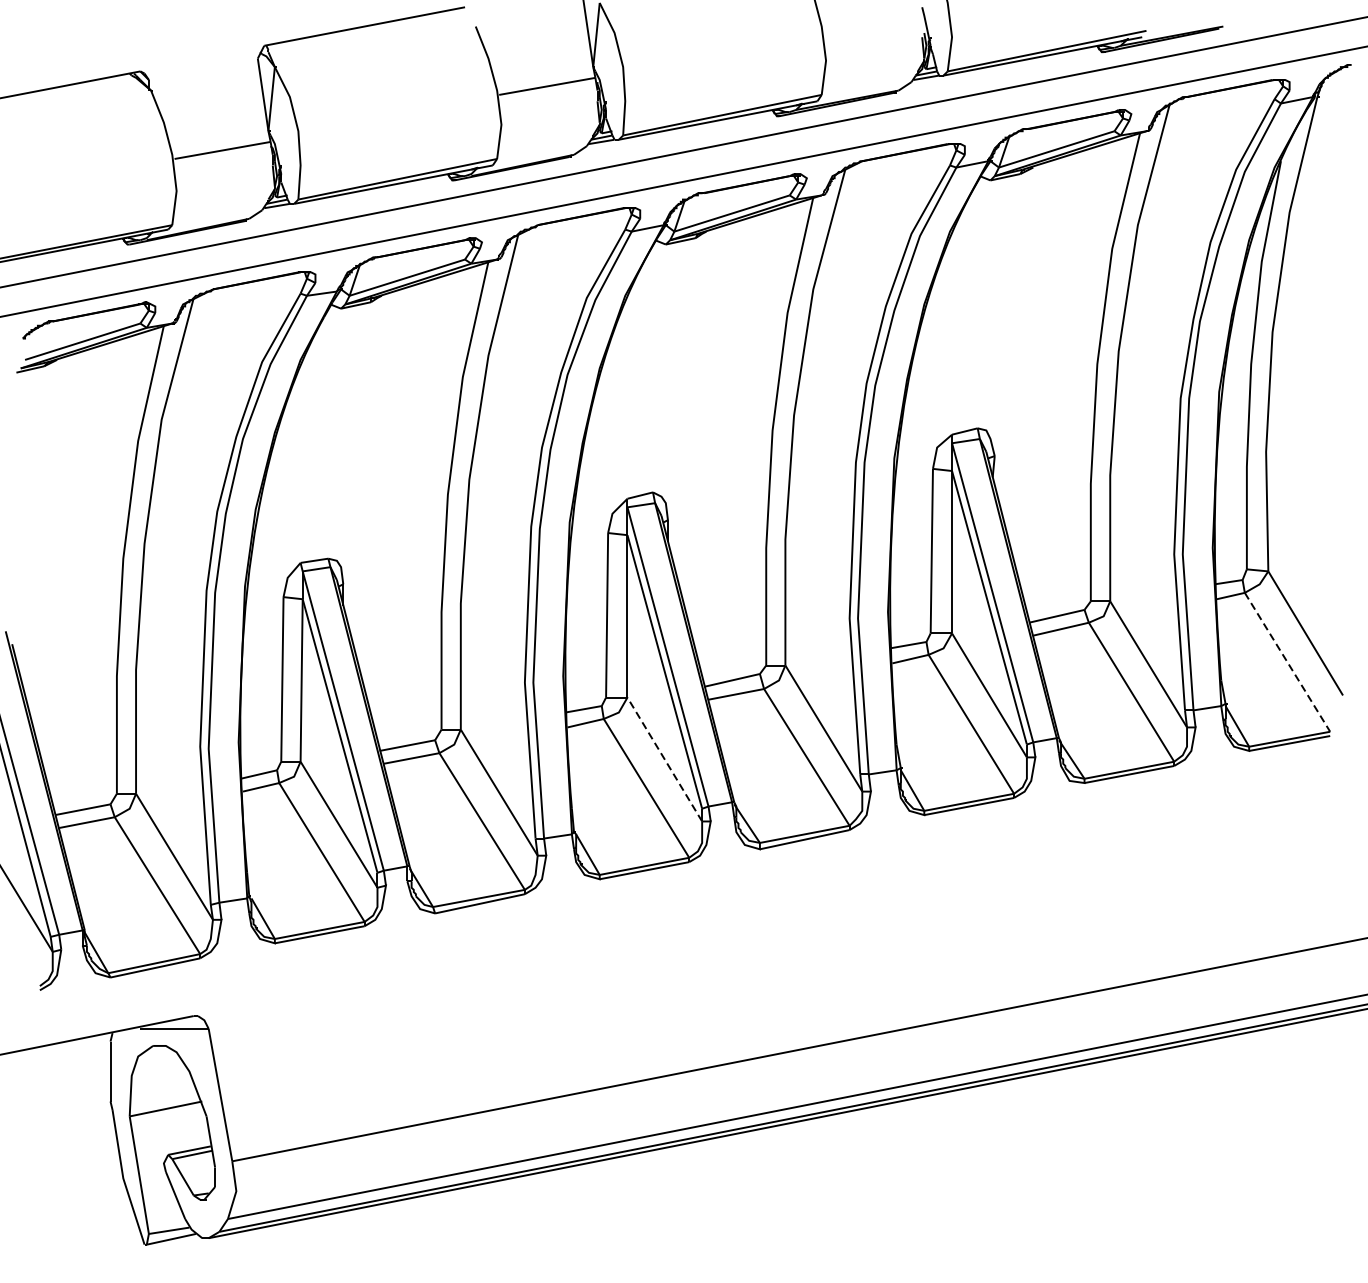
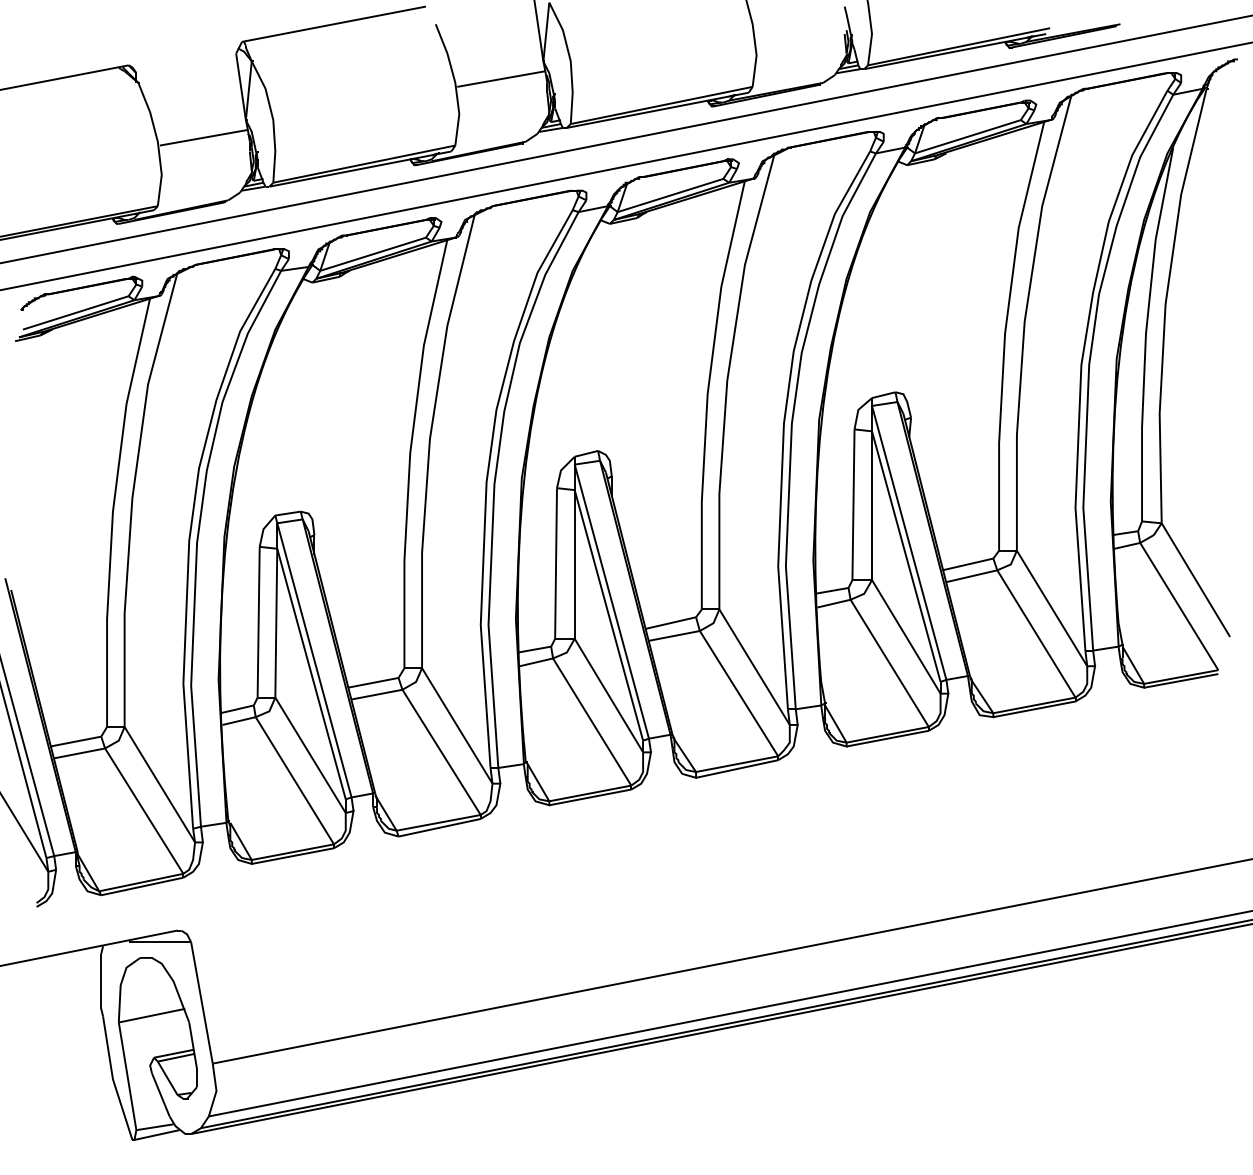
line: (1287, 662) -> (1179, 606), dashed -> solid
line: (664, 759) -> (608, 695), dashed -> solid

